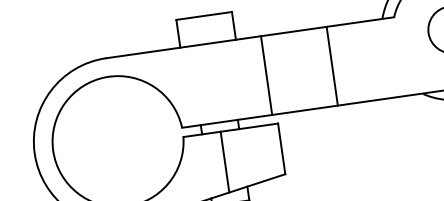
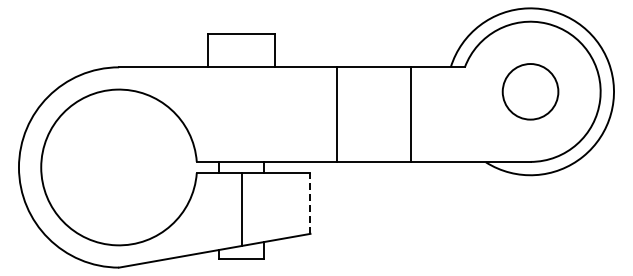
line: (331, 66) -> (410, 114), moved
line: (266, 75) -> (336, 114), moved
line: (281, 148) -> (310, 202), solid -> dashed

